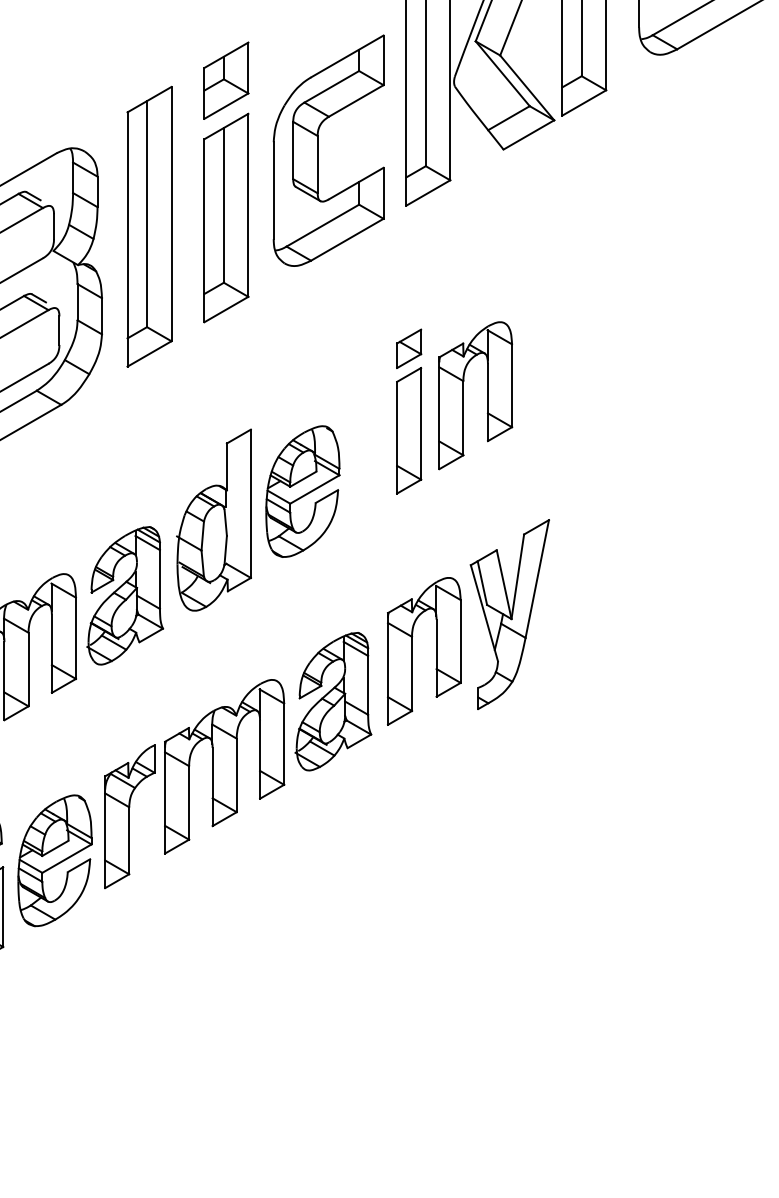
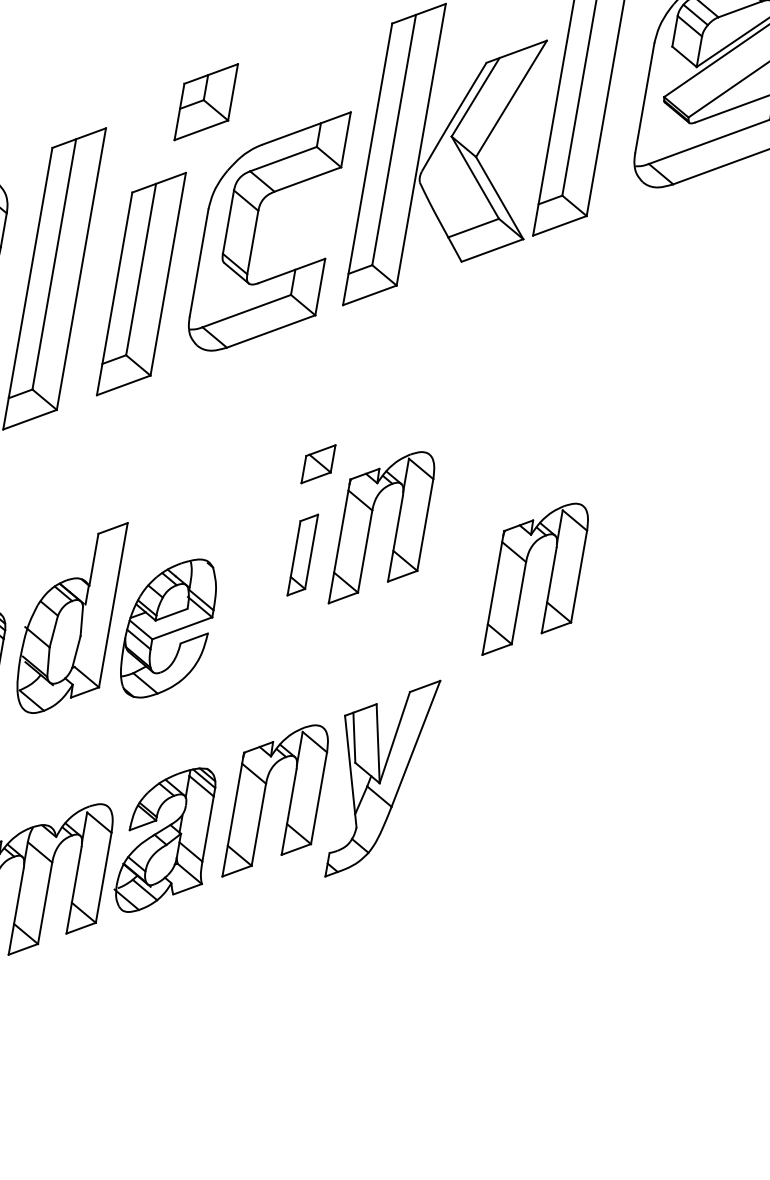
part: (226, 80) -> (206, 101), moved
part: (606, 417) -> (523, 578), added
part: (409, 430) -> (303, 554), size x0.6
part: (302, 491) -> (168, 628), moved

